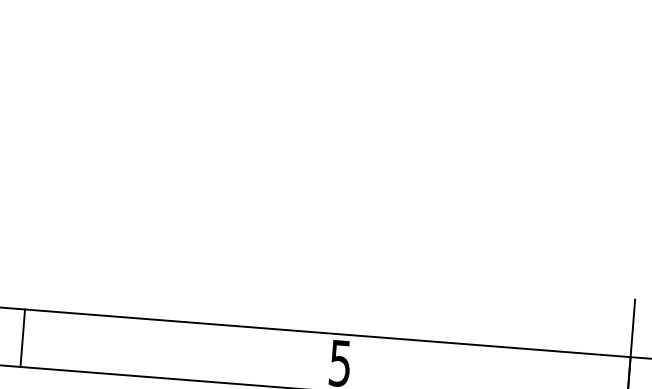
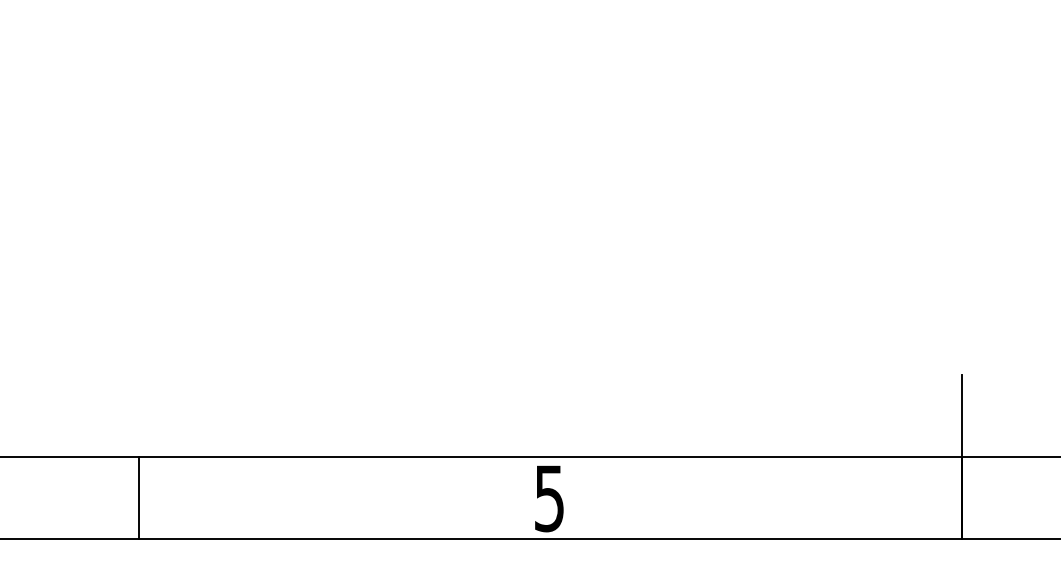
line: (22, 338) -> (139, 498), moved

